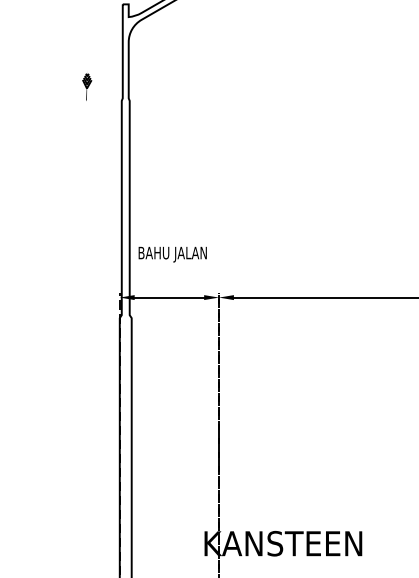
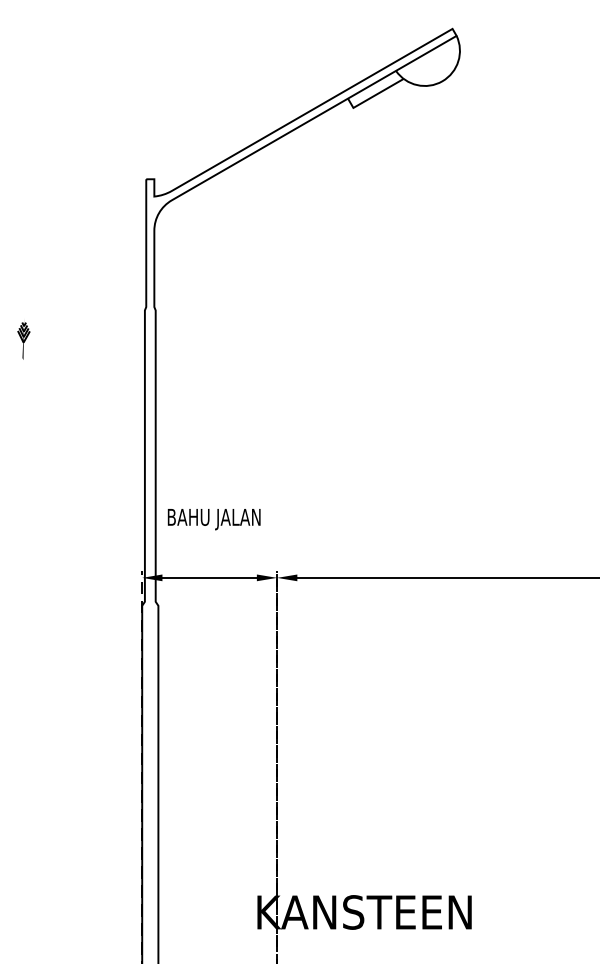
part: (86, 86) -> (23, 340), moved

